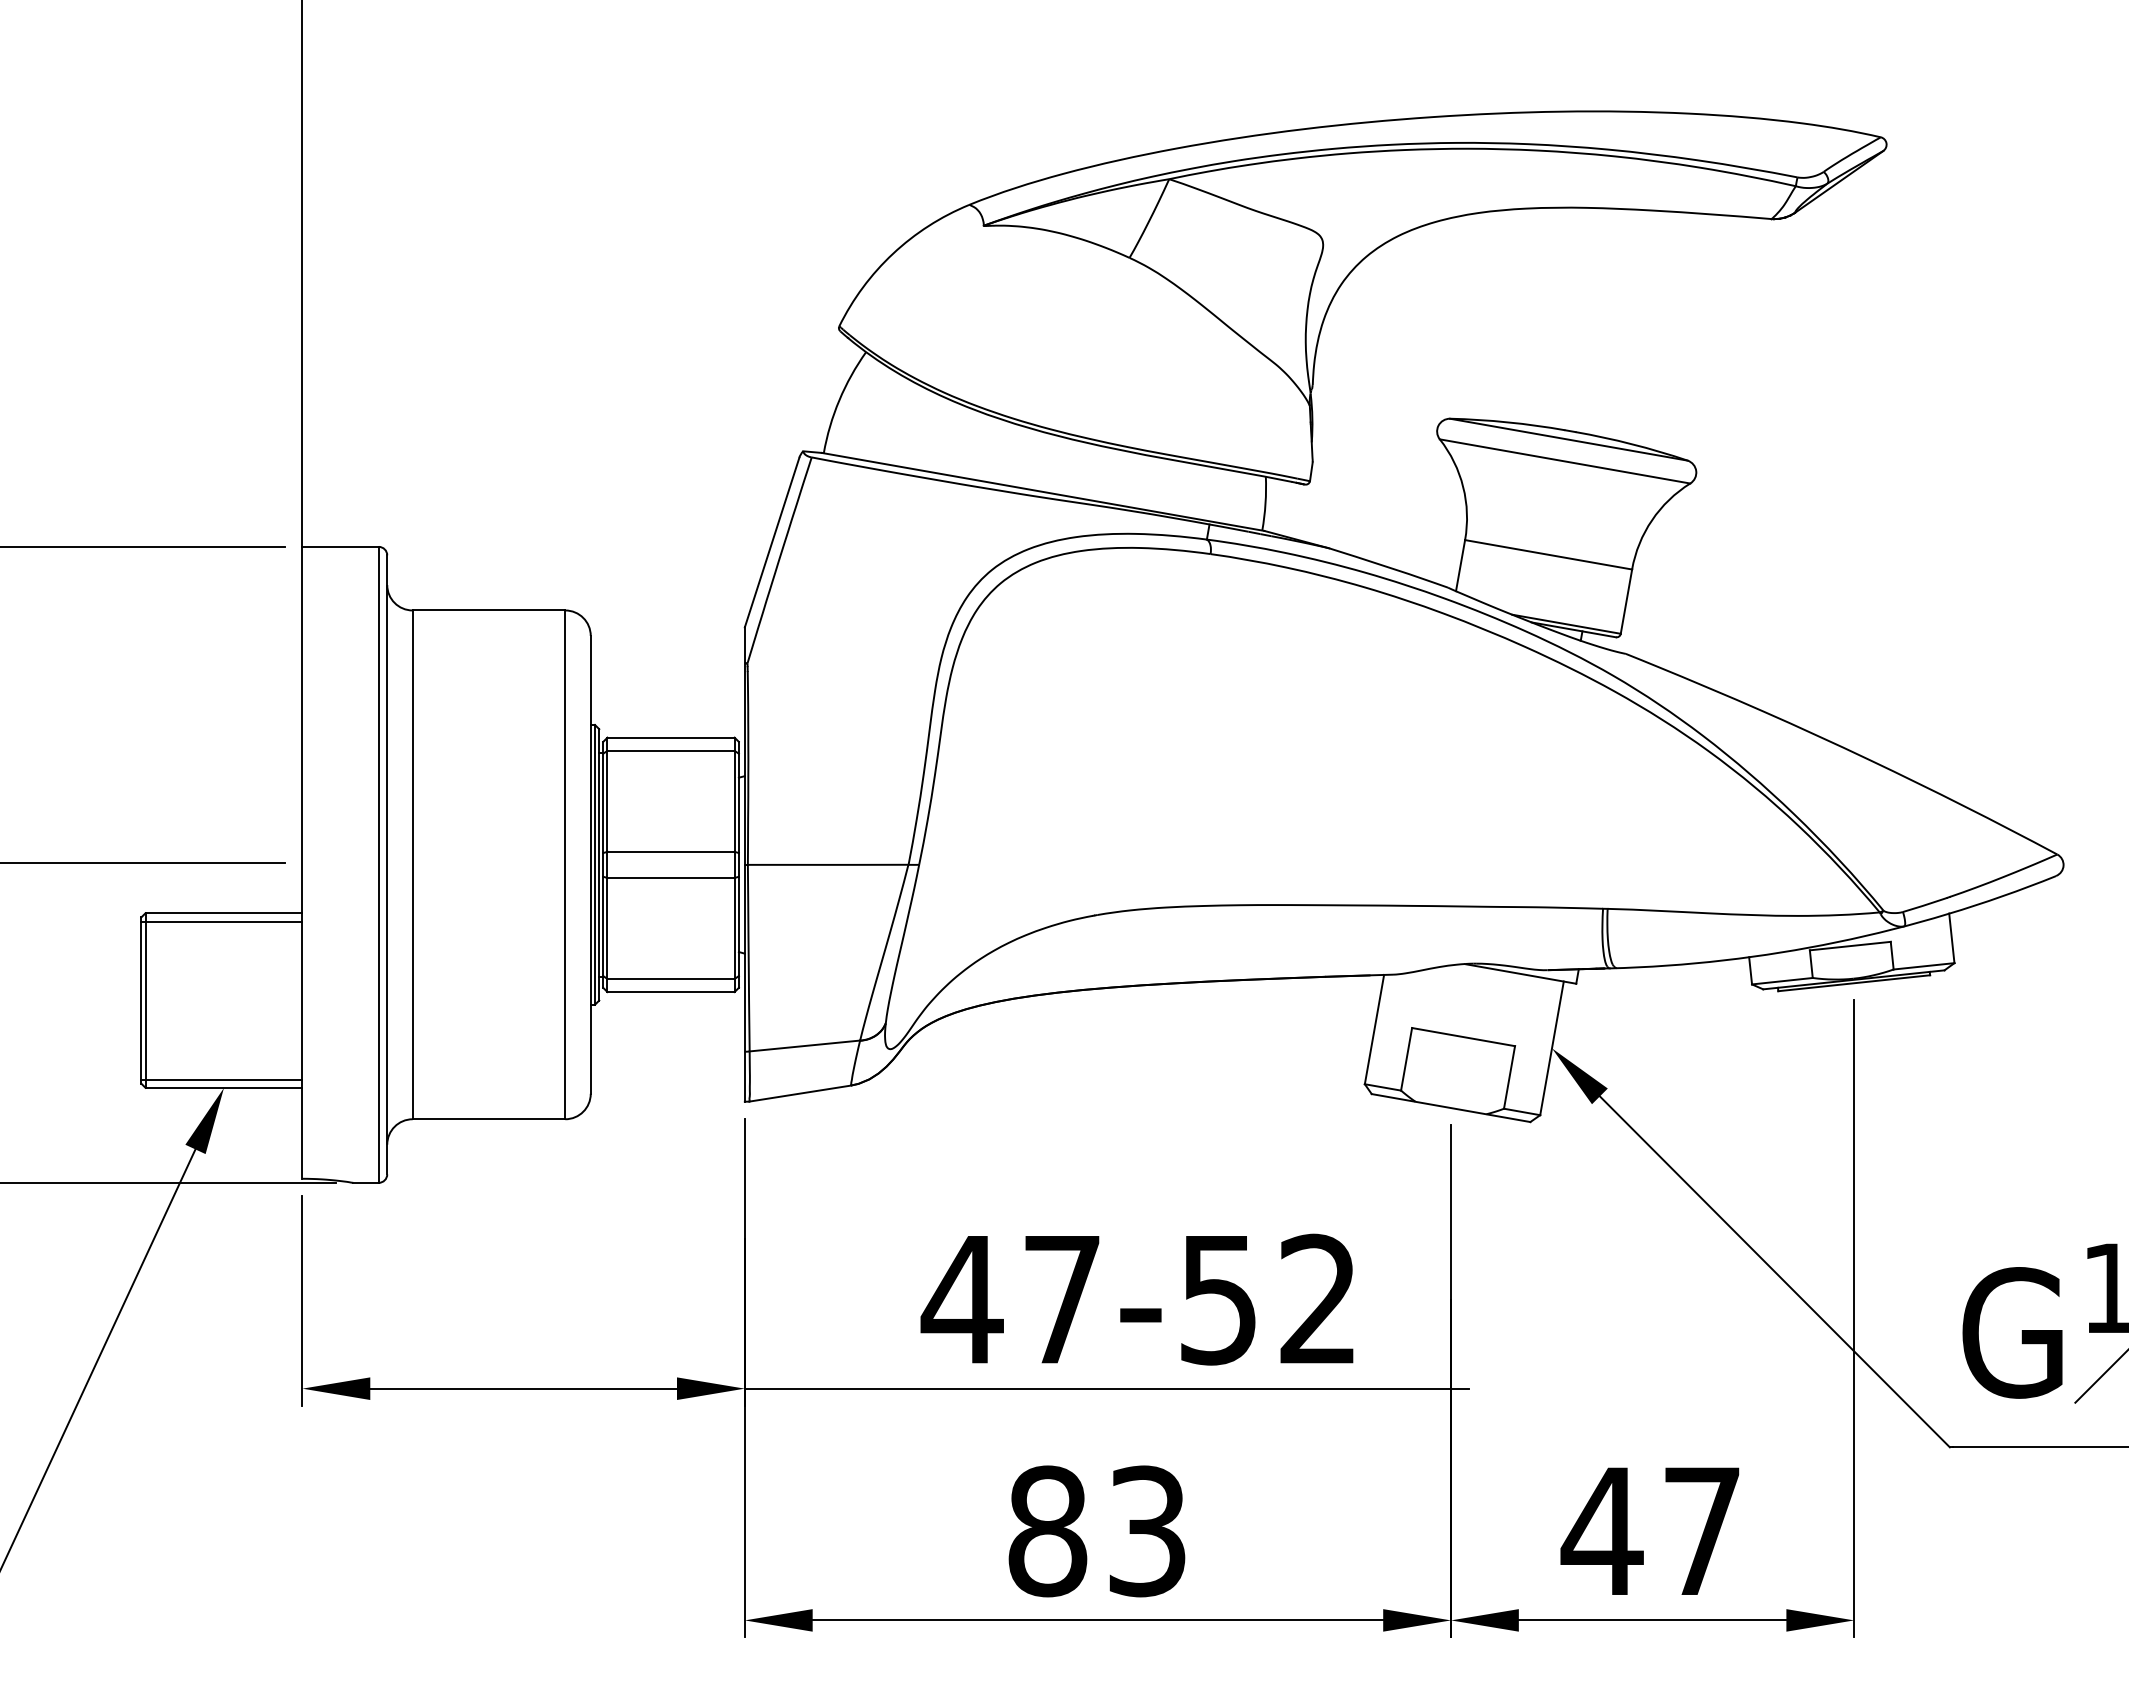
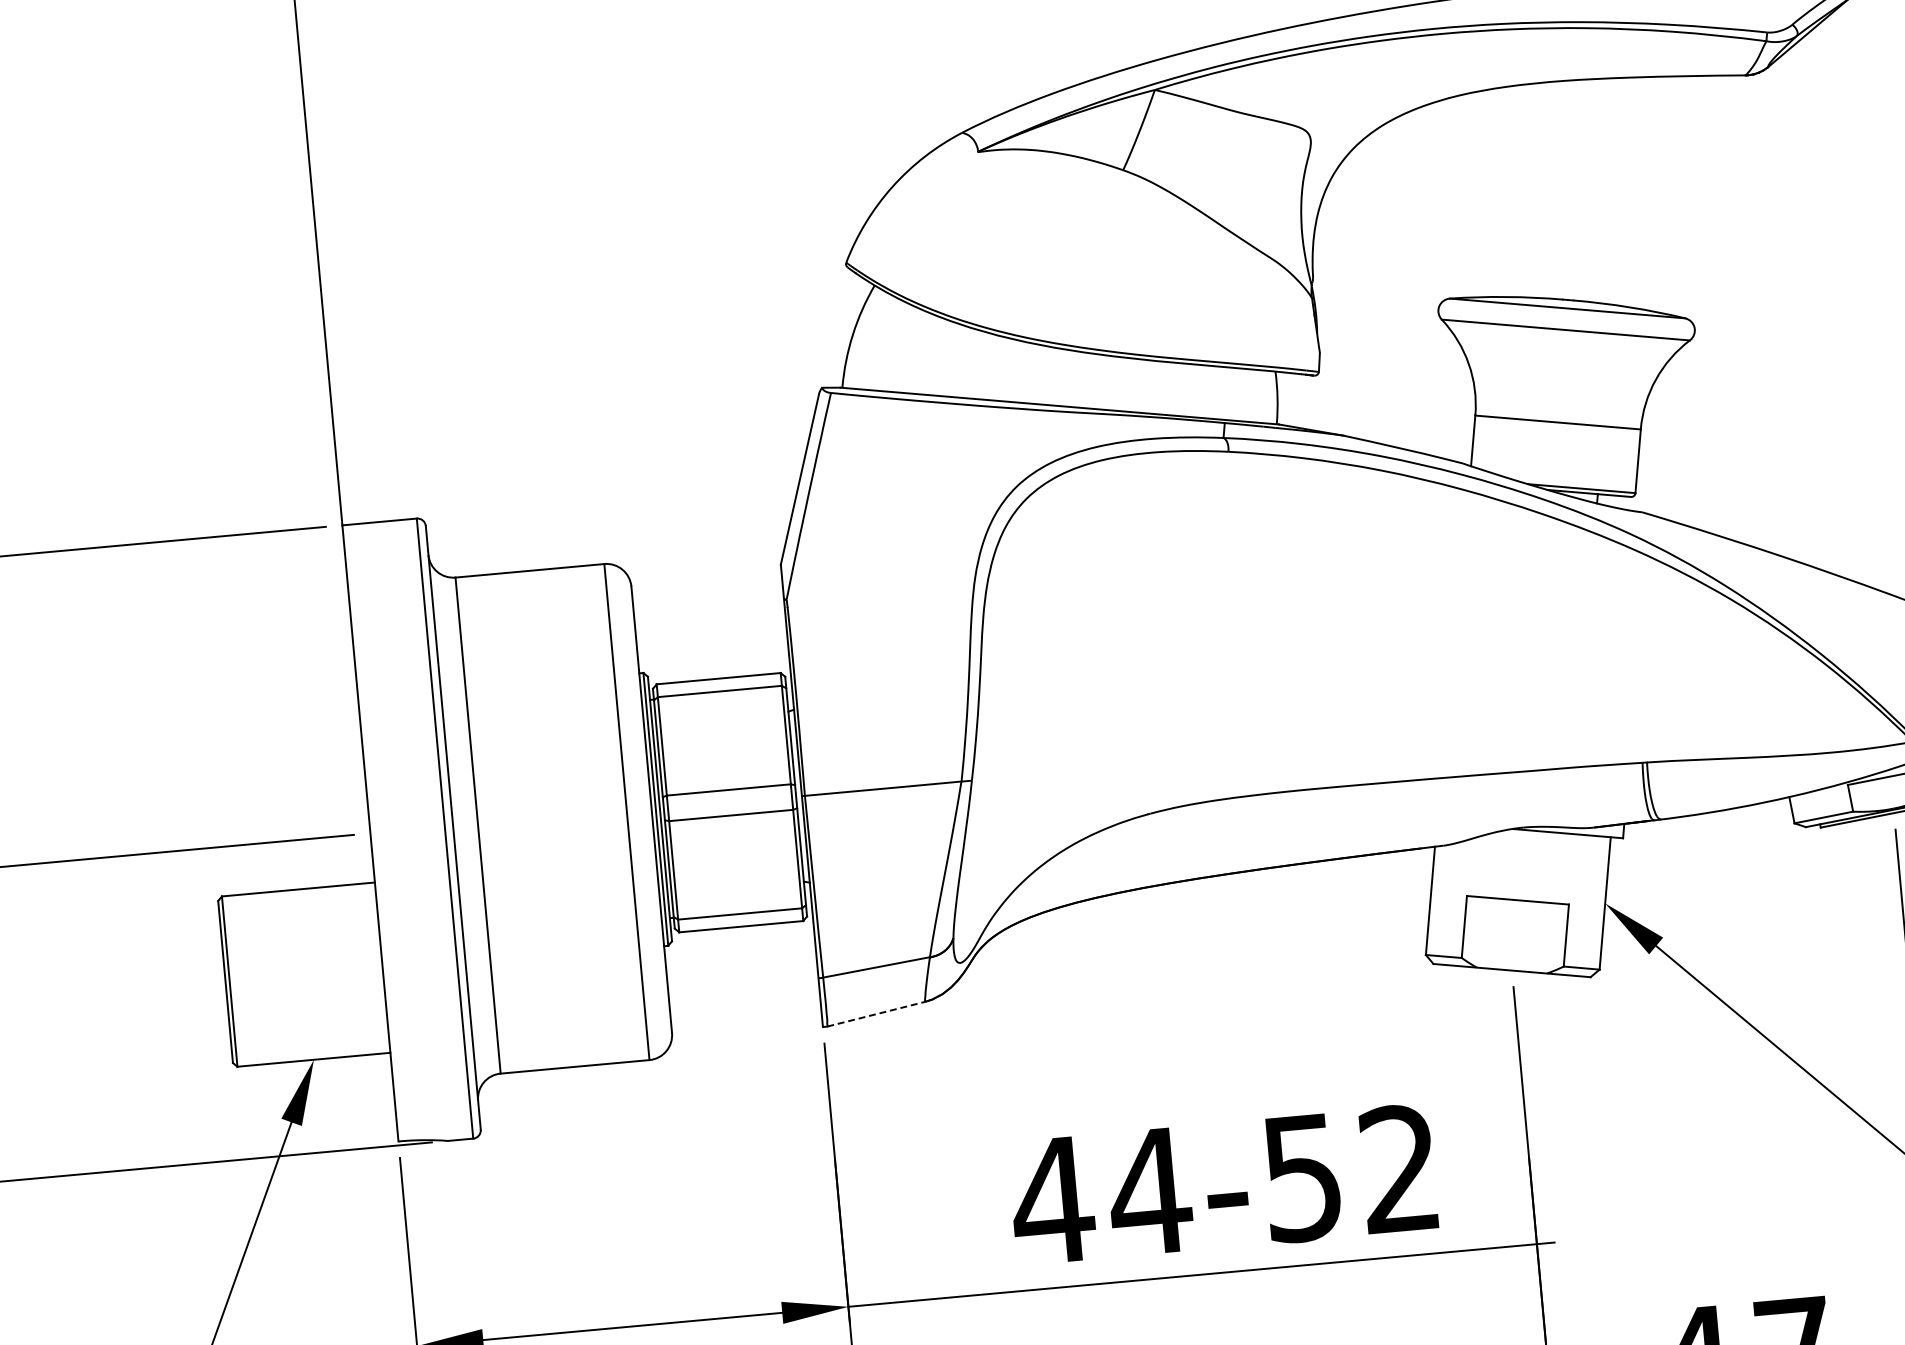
line: (221, 921) -> (296, 897), removed
line: (221, 1079) -> (310, 1051), removed
line: (800, 1093) -> (876, 1014), solid -> dashed
text: (1061, 1299) -> (1149, 1191), 47-52 -> 44-52

